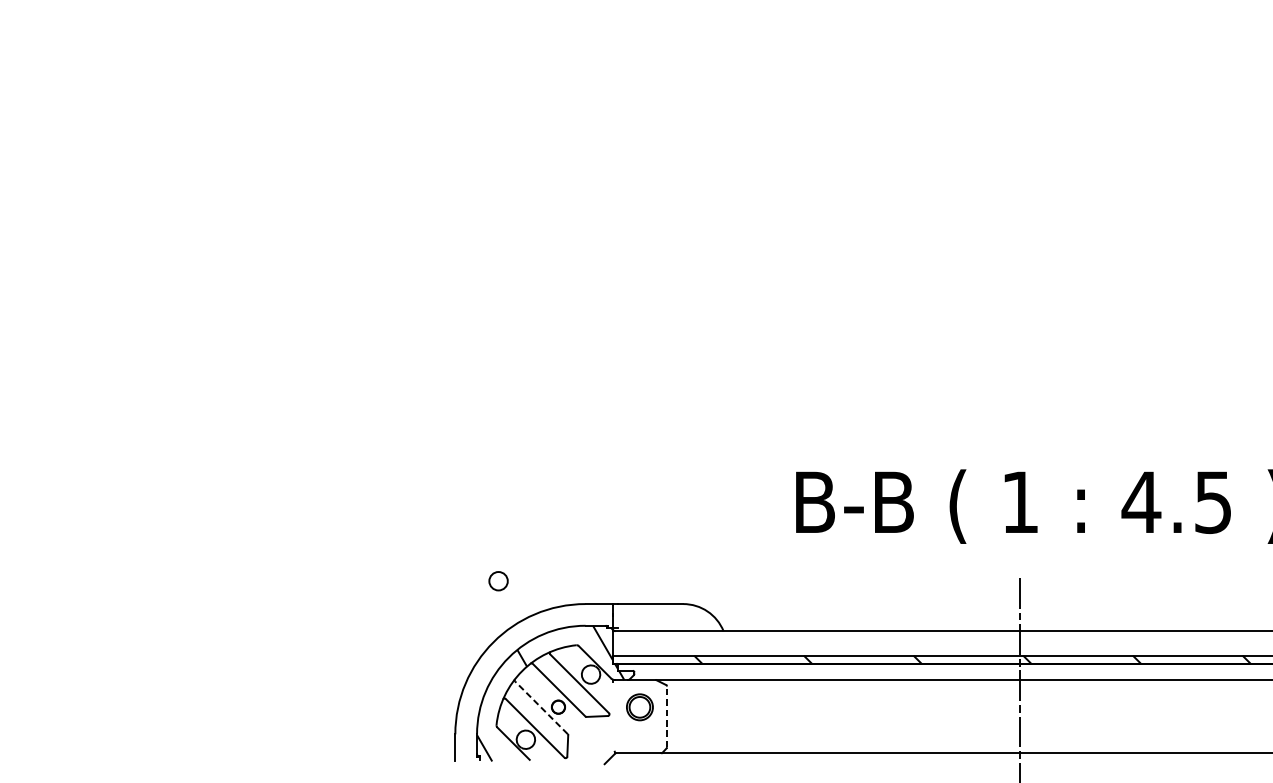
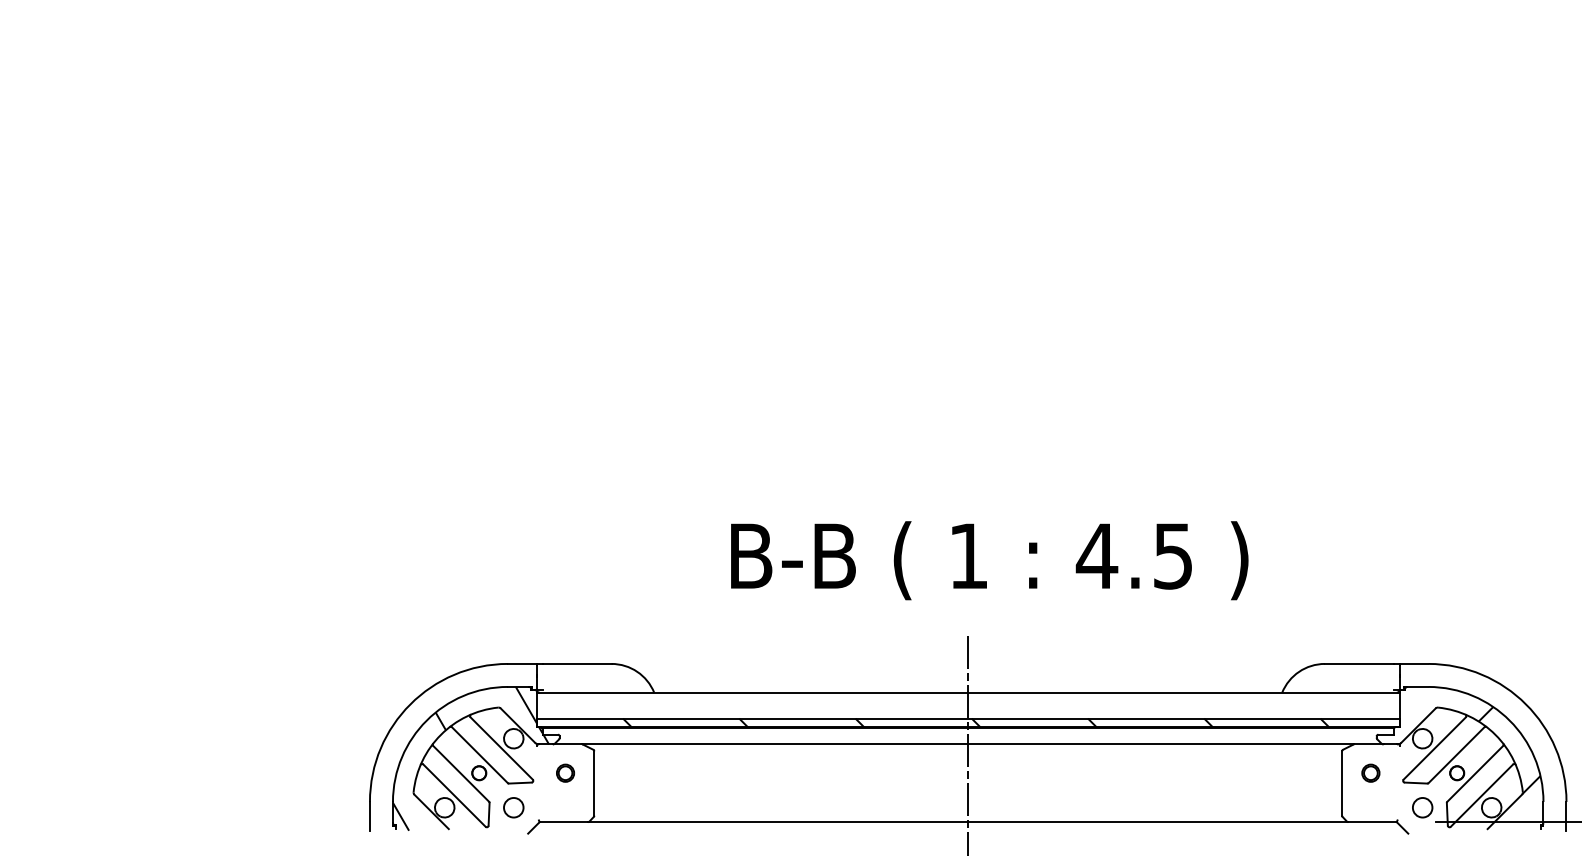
circle: (498, 580) -> (513, 807), moved
part: (639, 706) -> (565, 772), size x0.62
line: (540, 707) -> (460, 773), dashed -> solid
line: (667, 716) -> (594, 783), dashed -> solid

